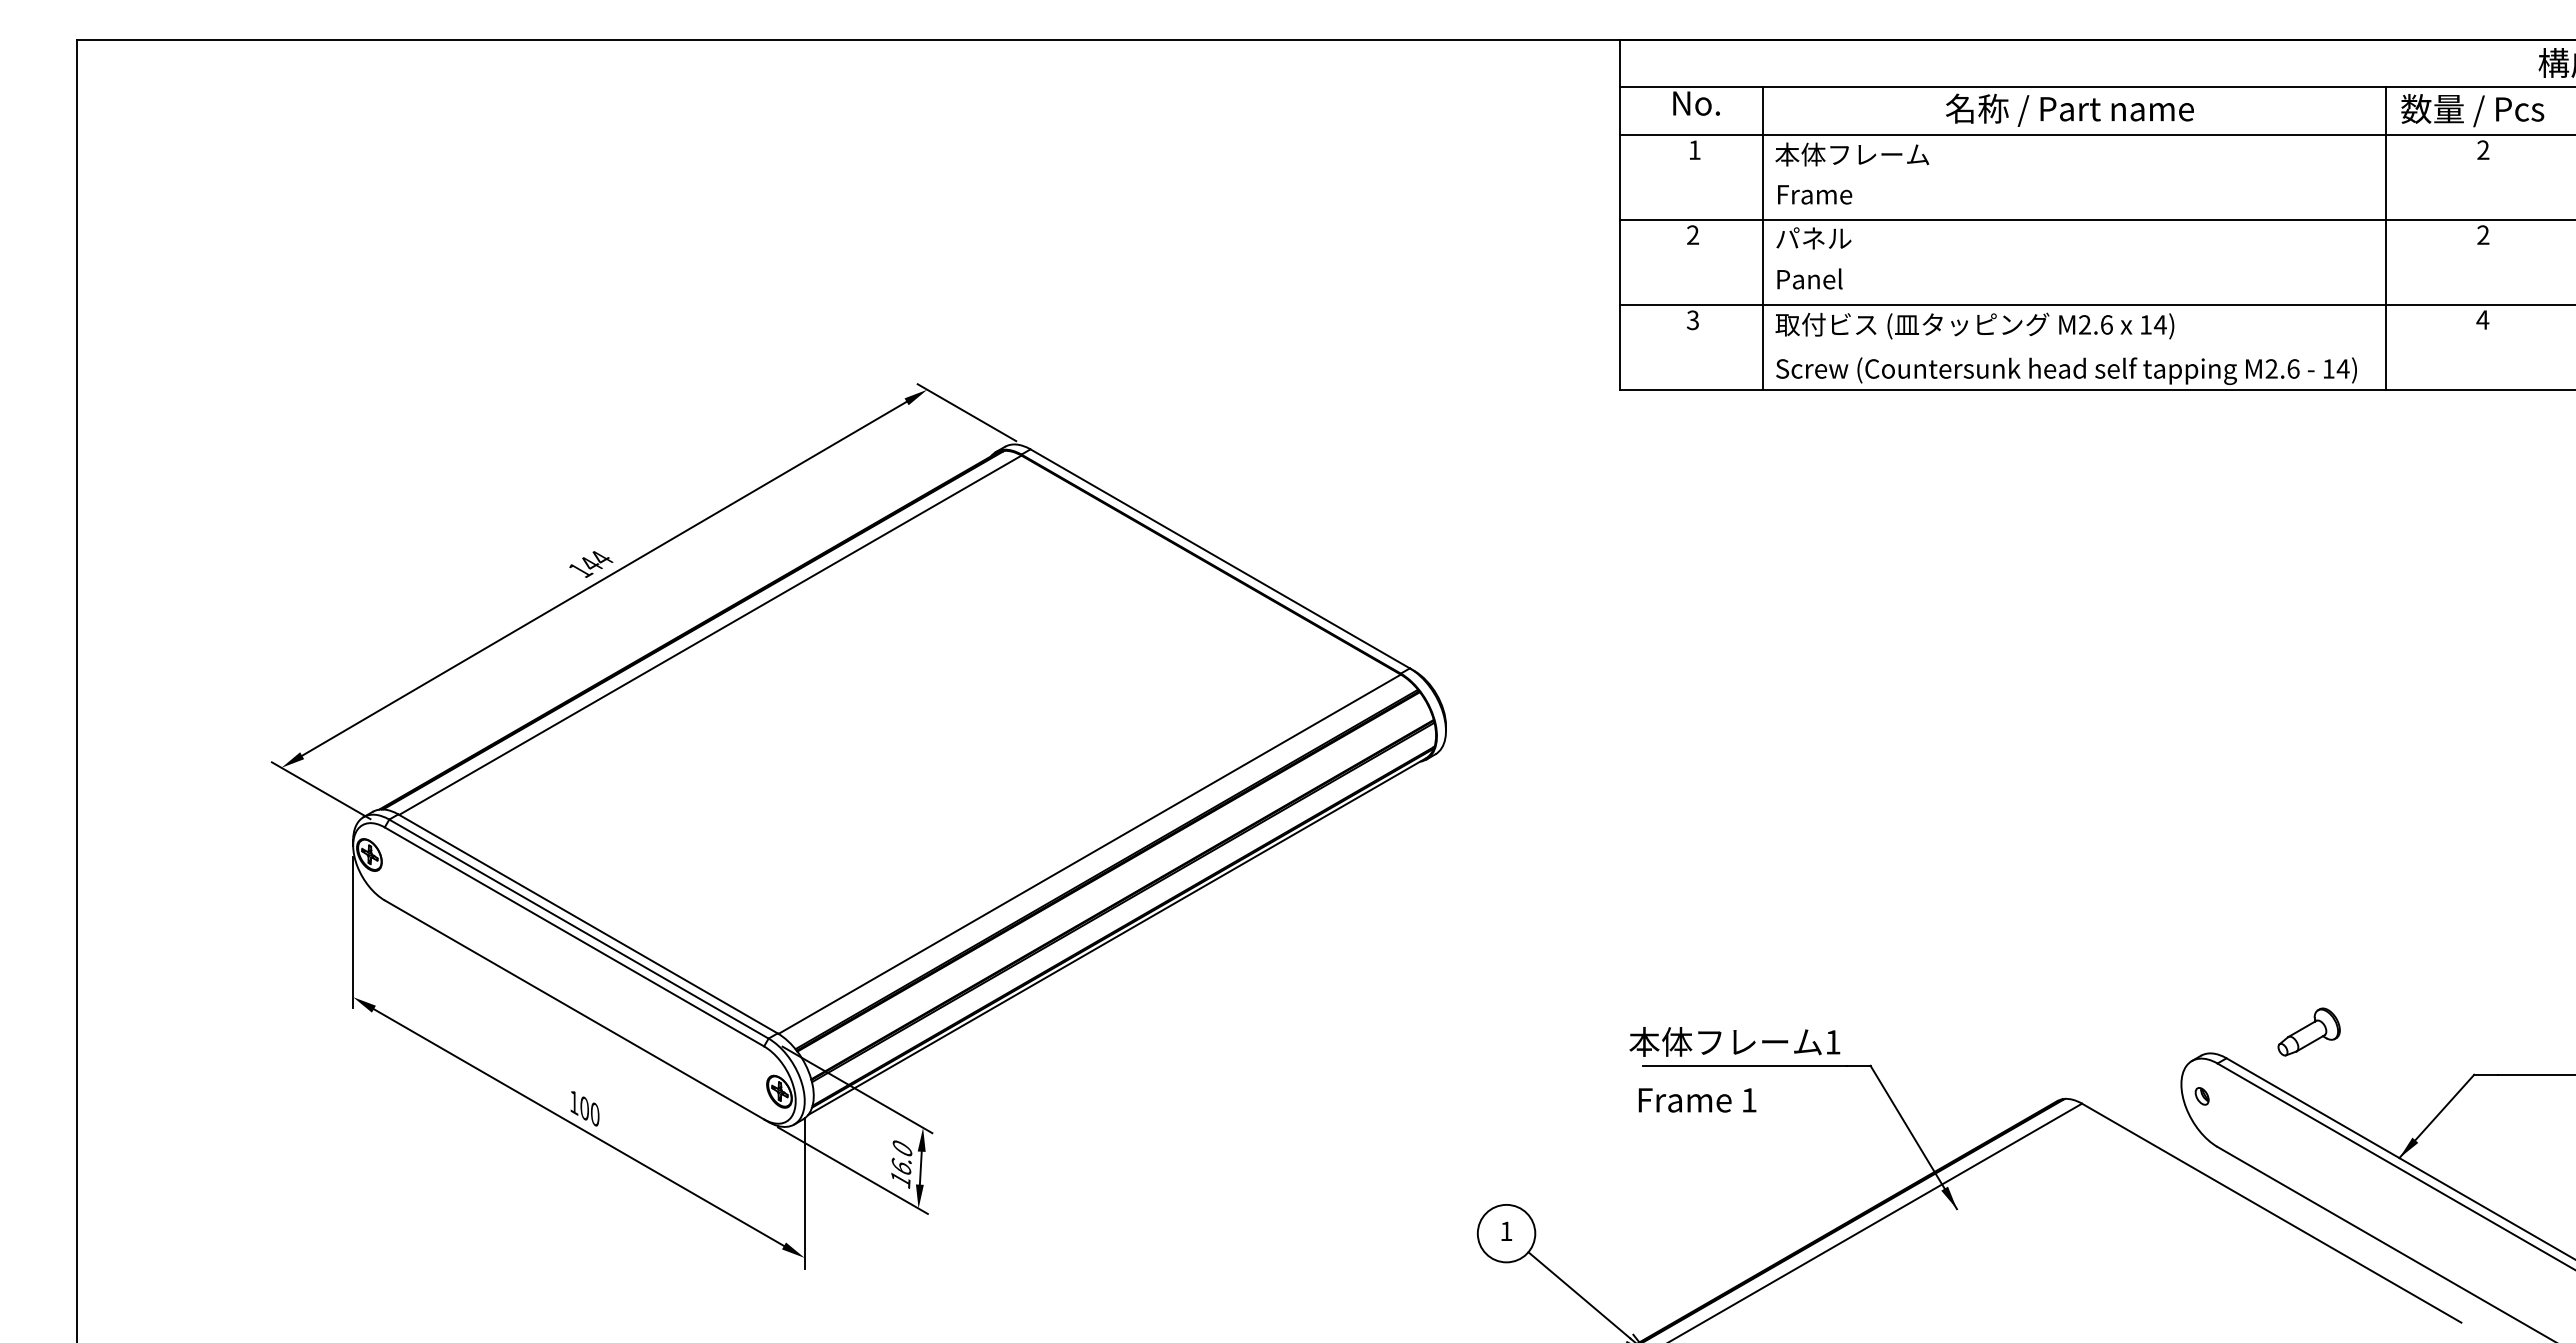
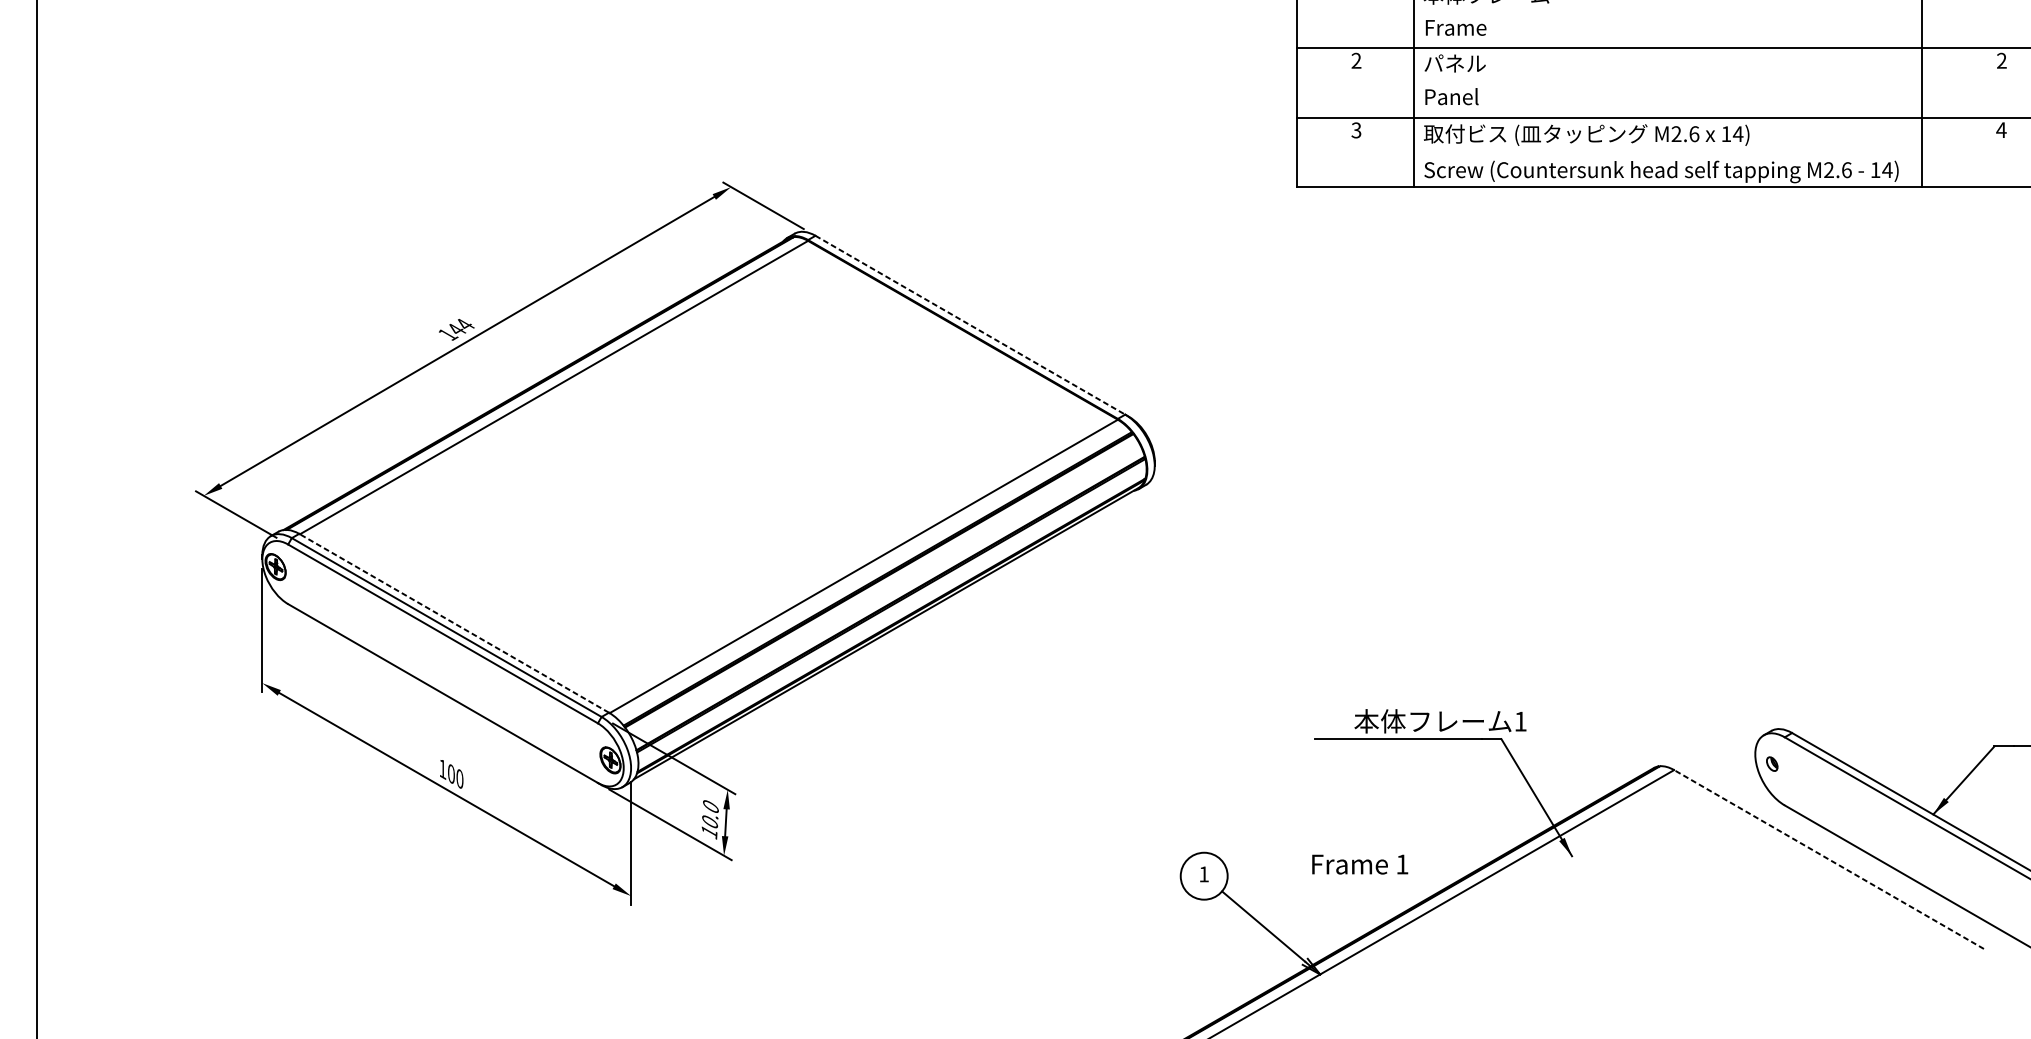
line: (1220, 559) -> (970, 325), solid -> dashed
line: (587, 923) -> (453, 622), solid -> dashed
part: (2308, 1031) -> (1859, 711), removed
text: (1734, 1041) -> (1440, 720), moved
text: (1697, 1100) -> (1360, 864), moved
text: (901, 1165) -> (710, 820), 16.0 -> 10.0
line: (2271, 1212) -> (1828, 858), solid -> dashed

